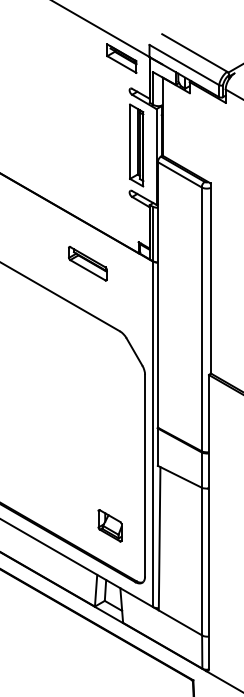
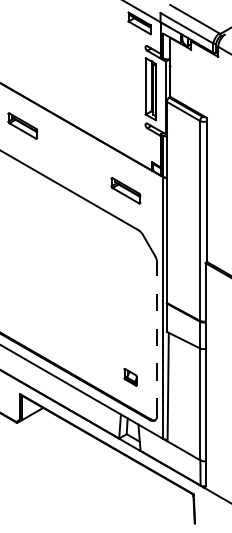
part: (87, 263) -> (125, 190), moved
line: (145, 474) -> (157, 338), solid -> dashed
part: (109, 526) -> (130, 377), size x0.7

